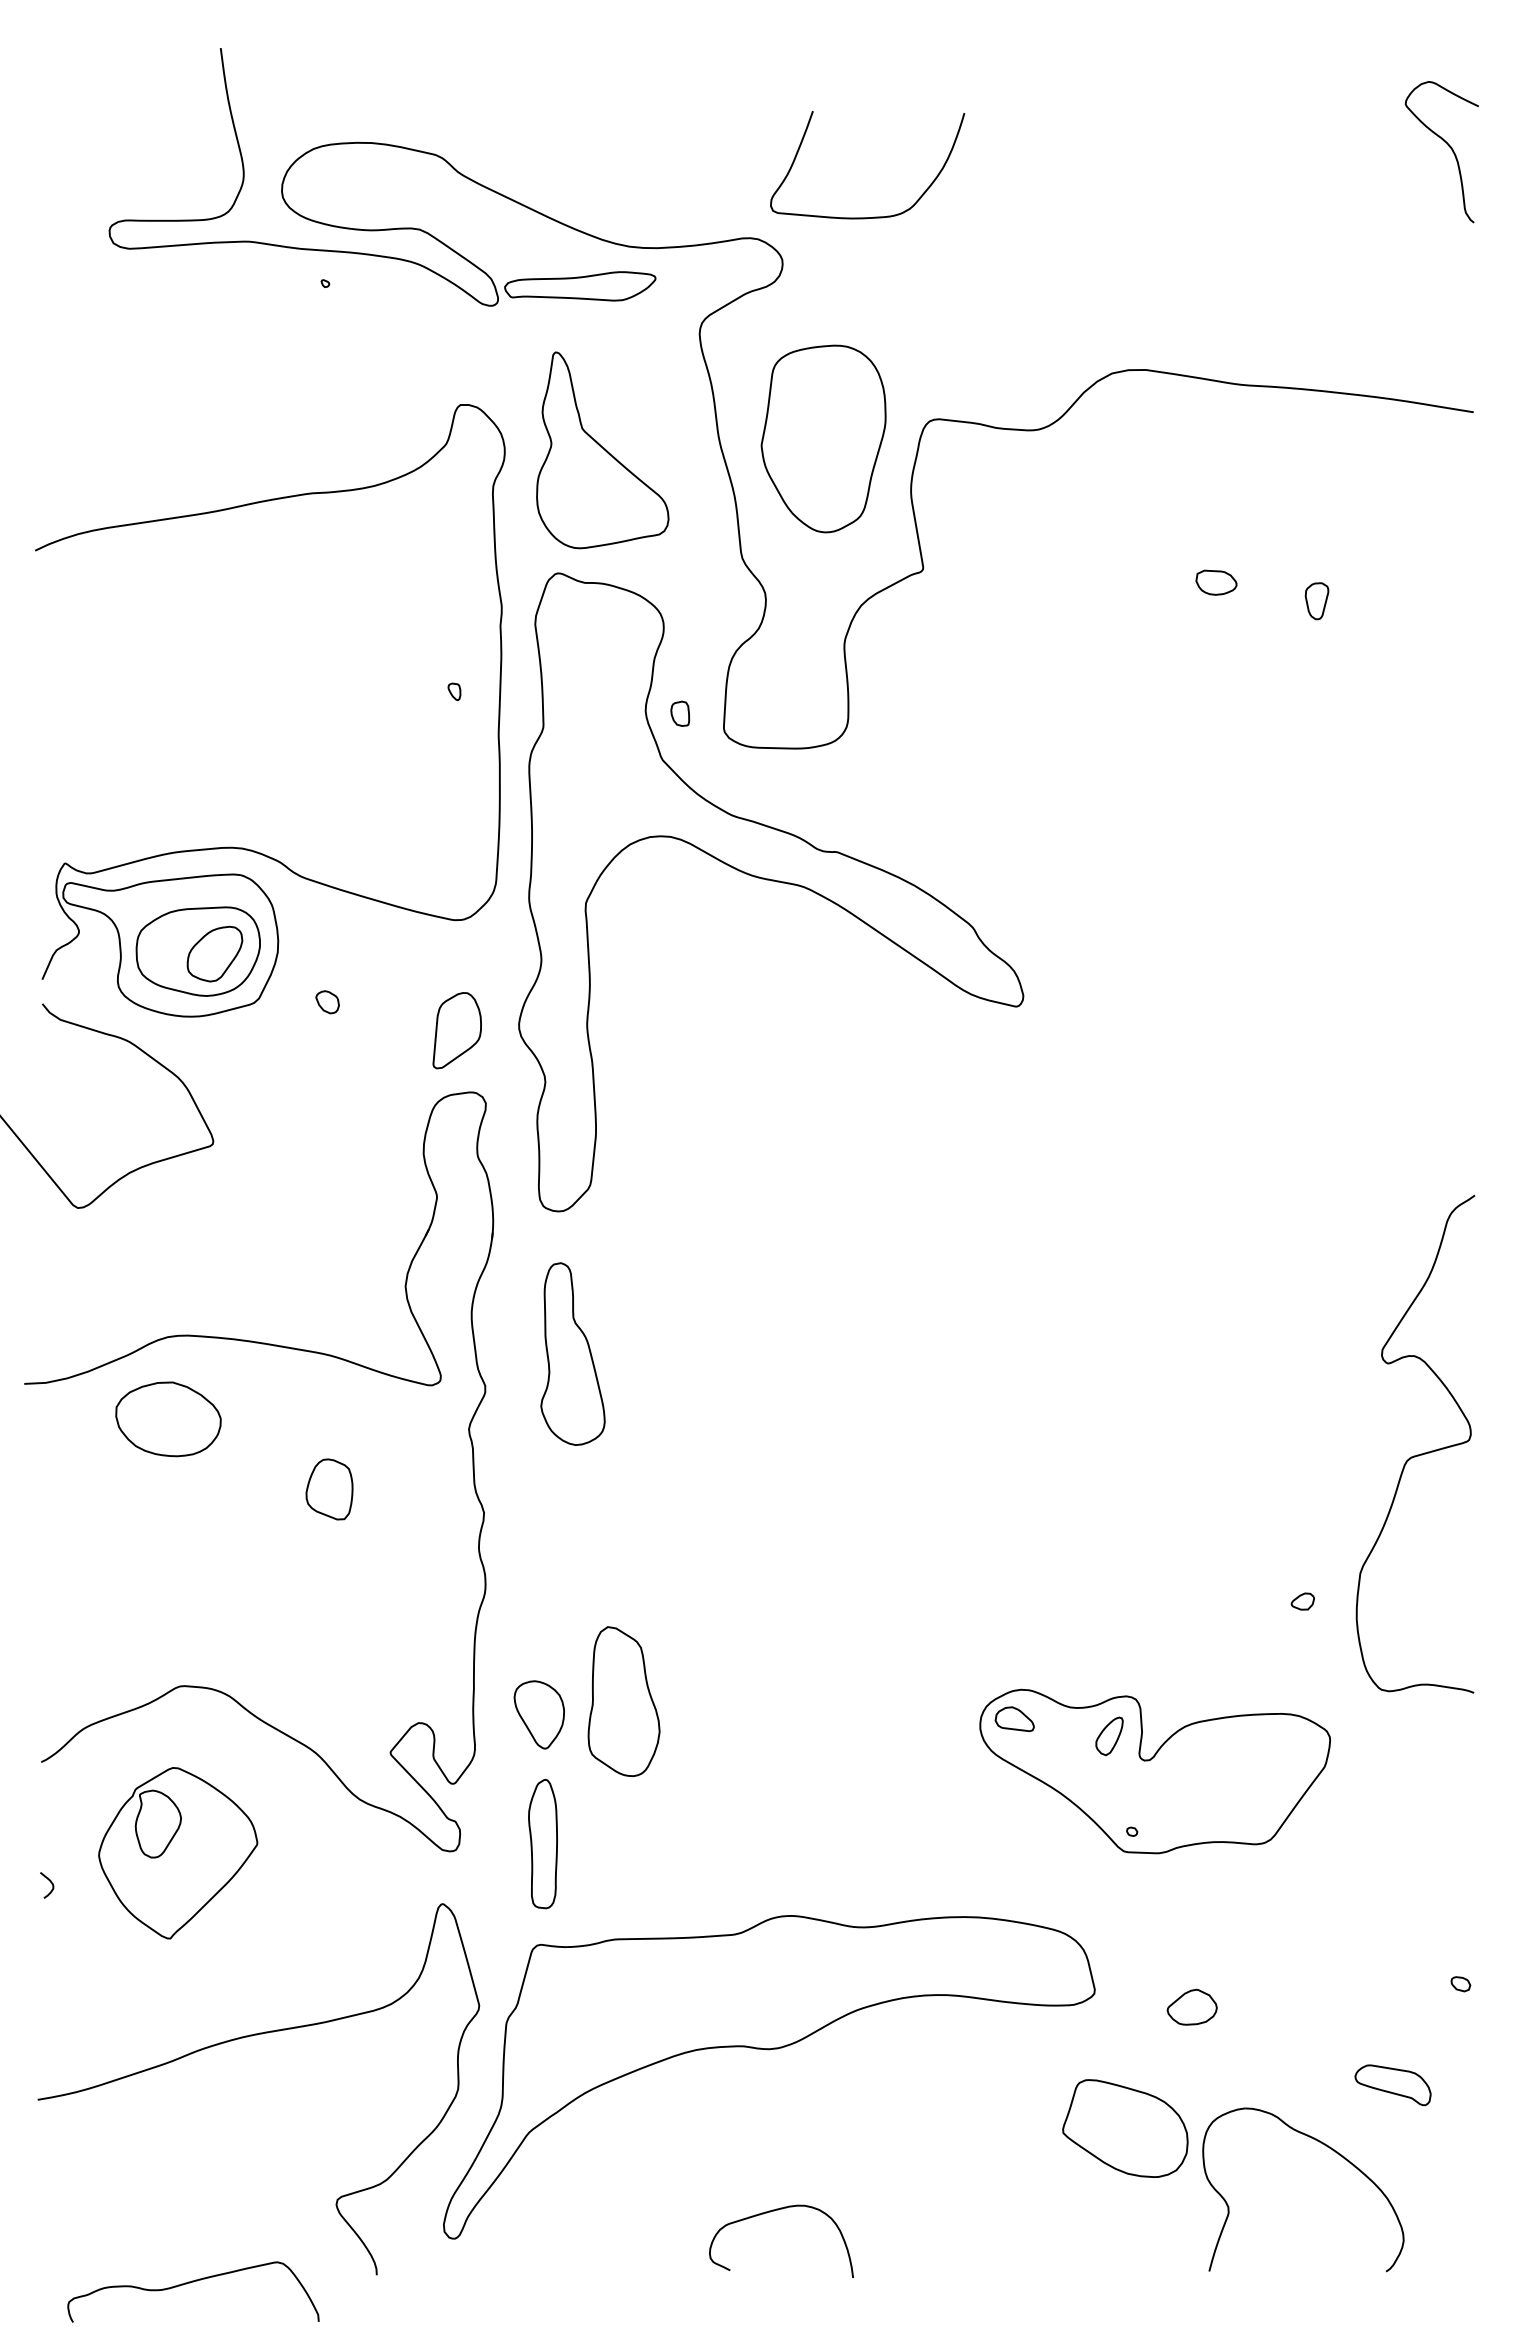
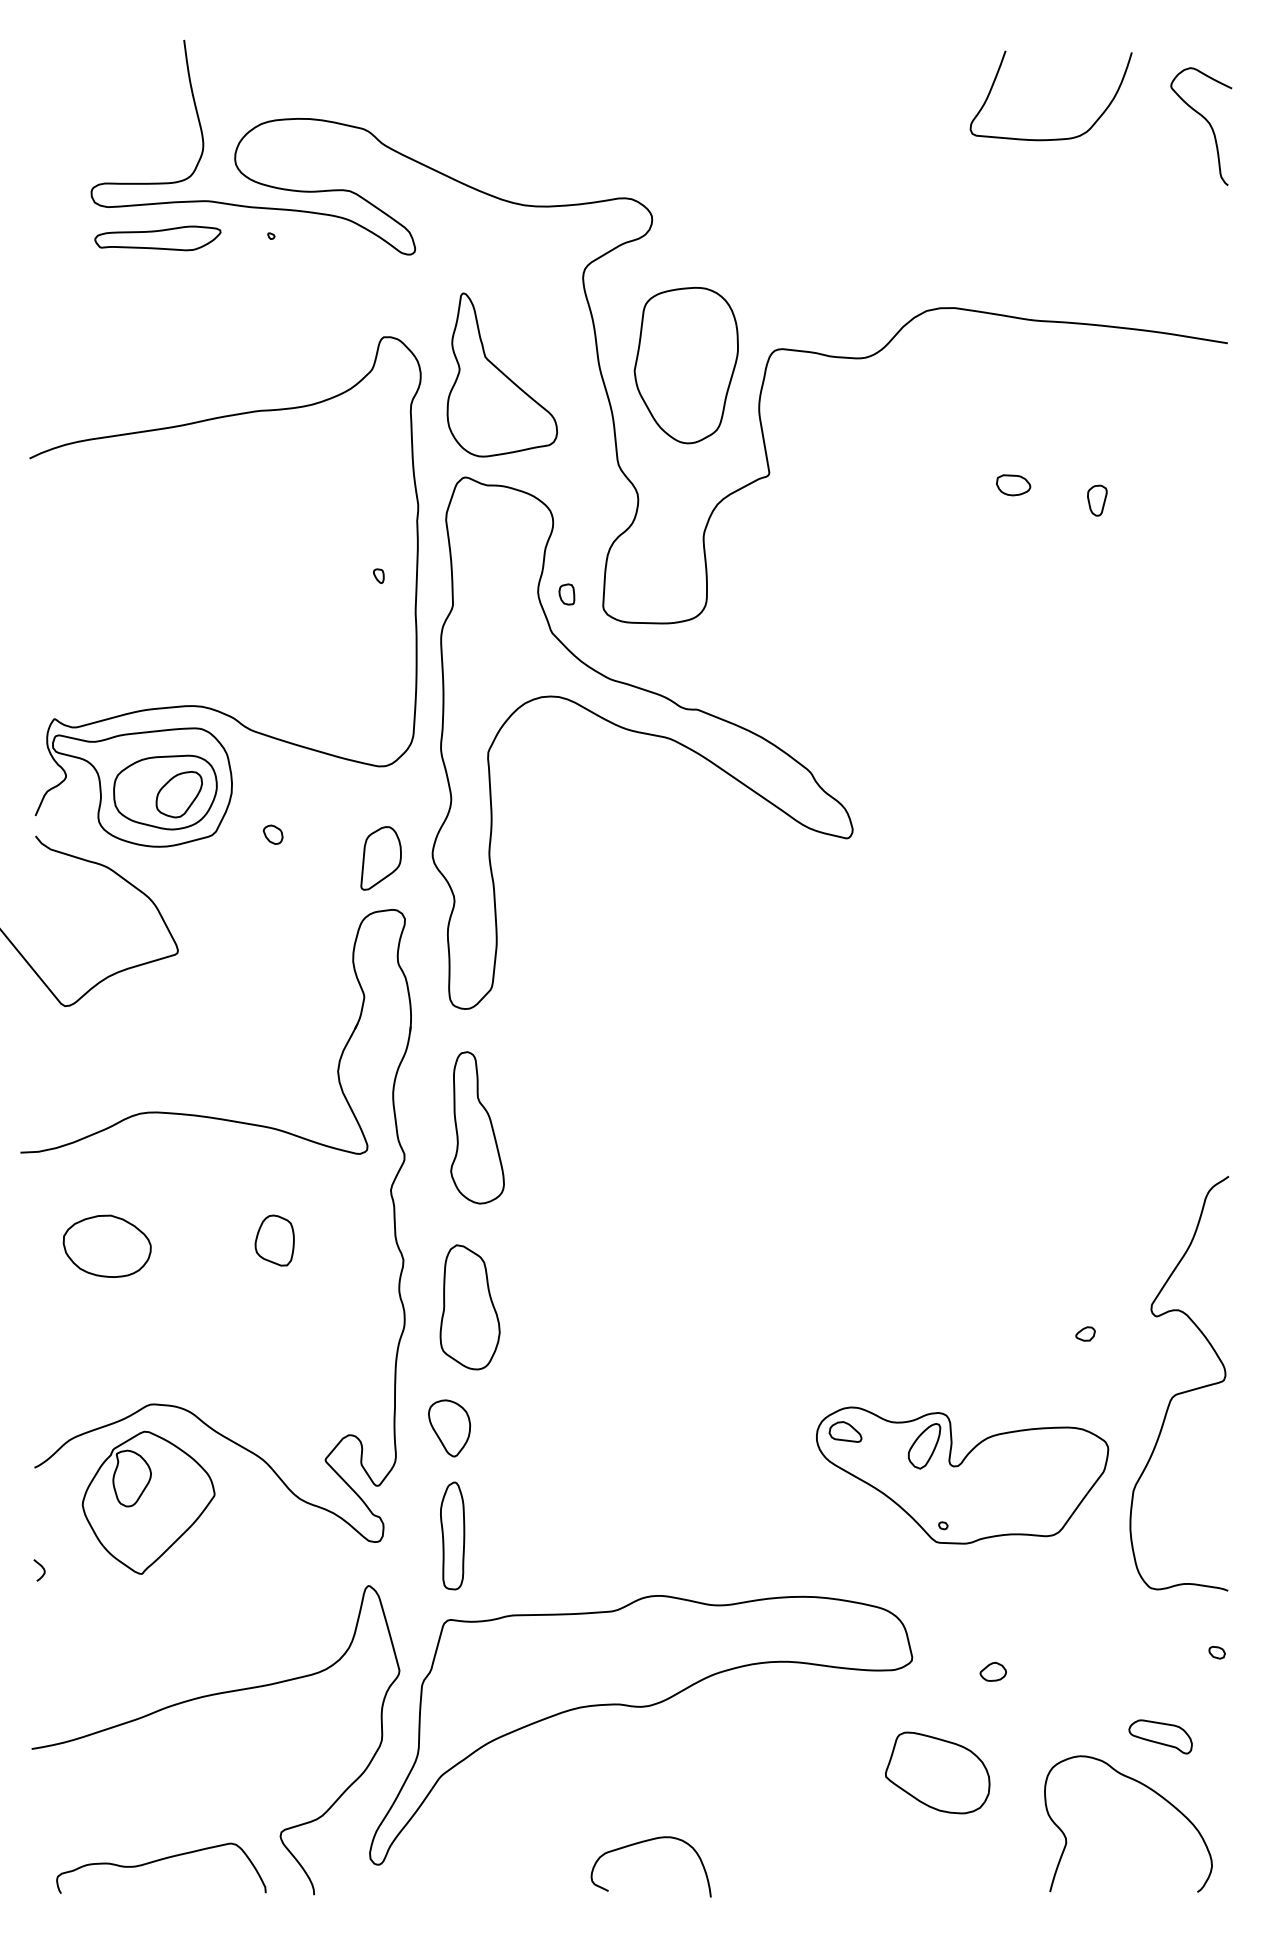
curve: (874, 216) -> (1056, 138), moved
part: (580, 286) -> (158, 238), moved
part: (168, 1419) -> (107, 1246), moved
curve: (1420, 1453) -> (1183, 1391), moved
part: (623, 1701) -> (469, 1307), moved
part: (1109, 1736) -> (924, 1446), size x1.43
part: (178, 1853) -> (148, 1503), moved
part: (1191, 2006) -> (992, 1671), size x0.62
part: (1330, 2149) -> (1151, 1790), moved
curve: (190, 2283) -> (158, 1861), moved

